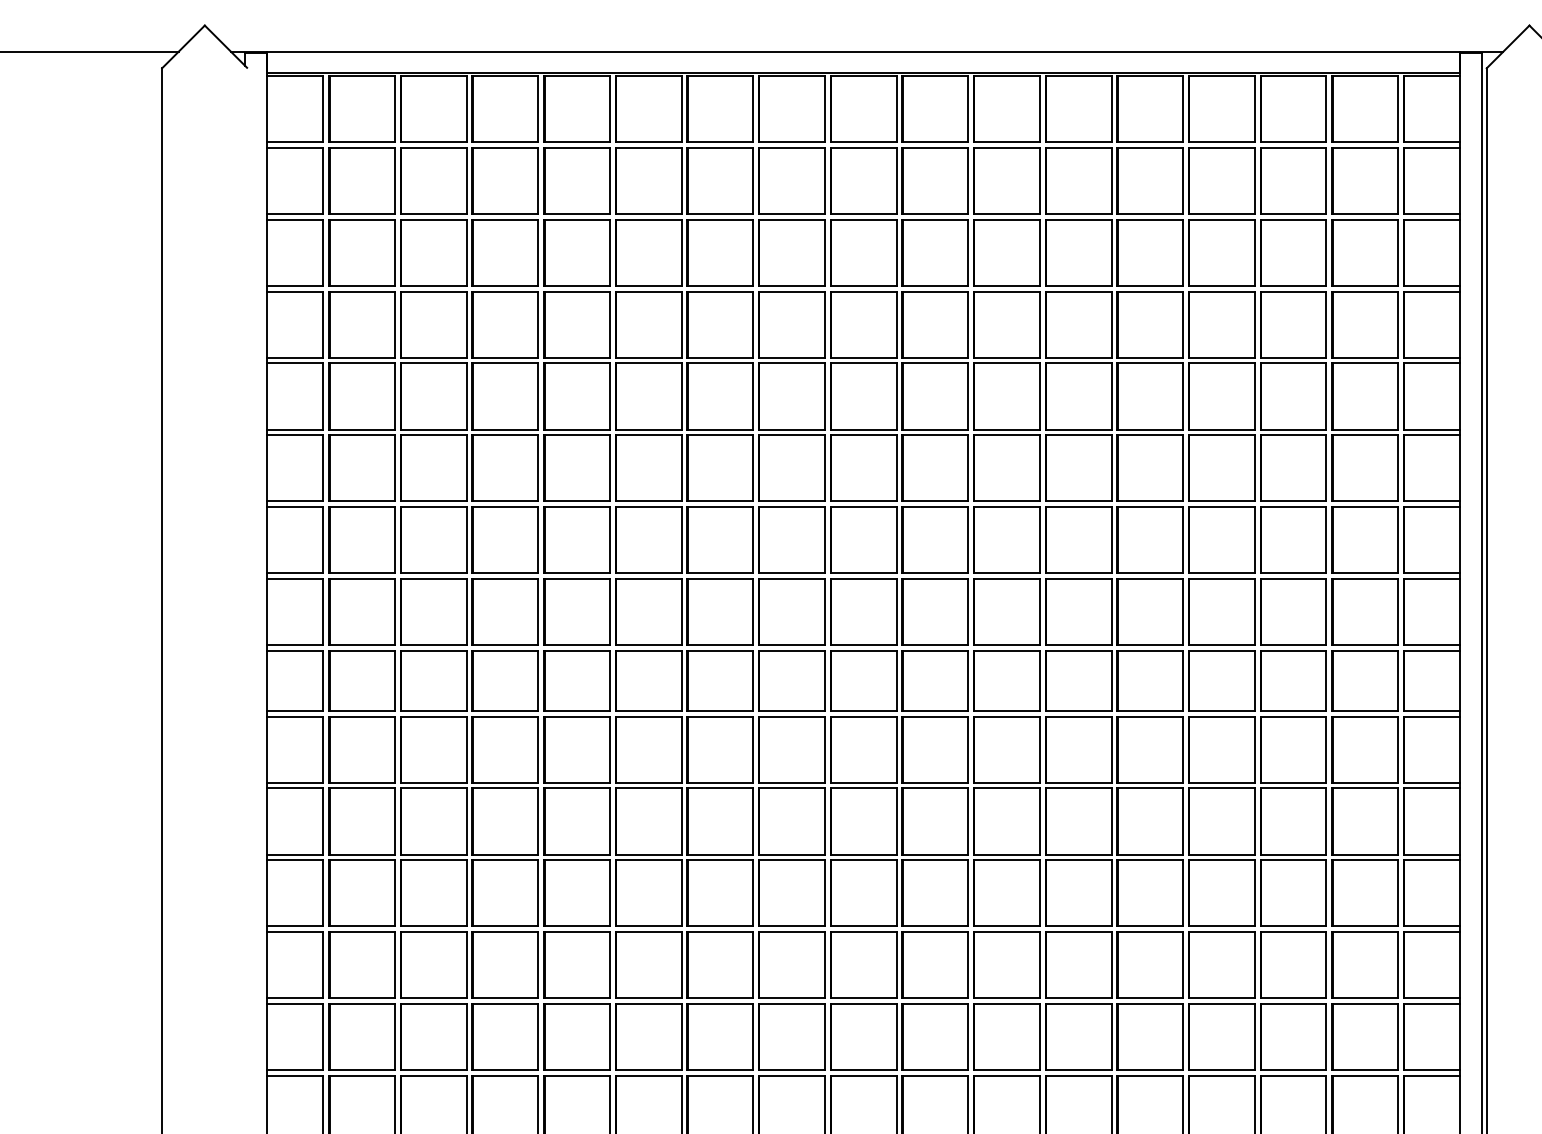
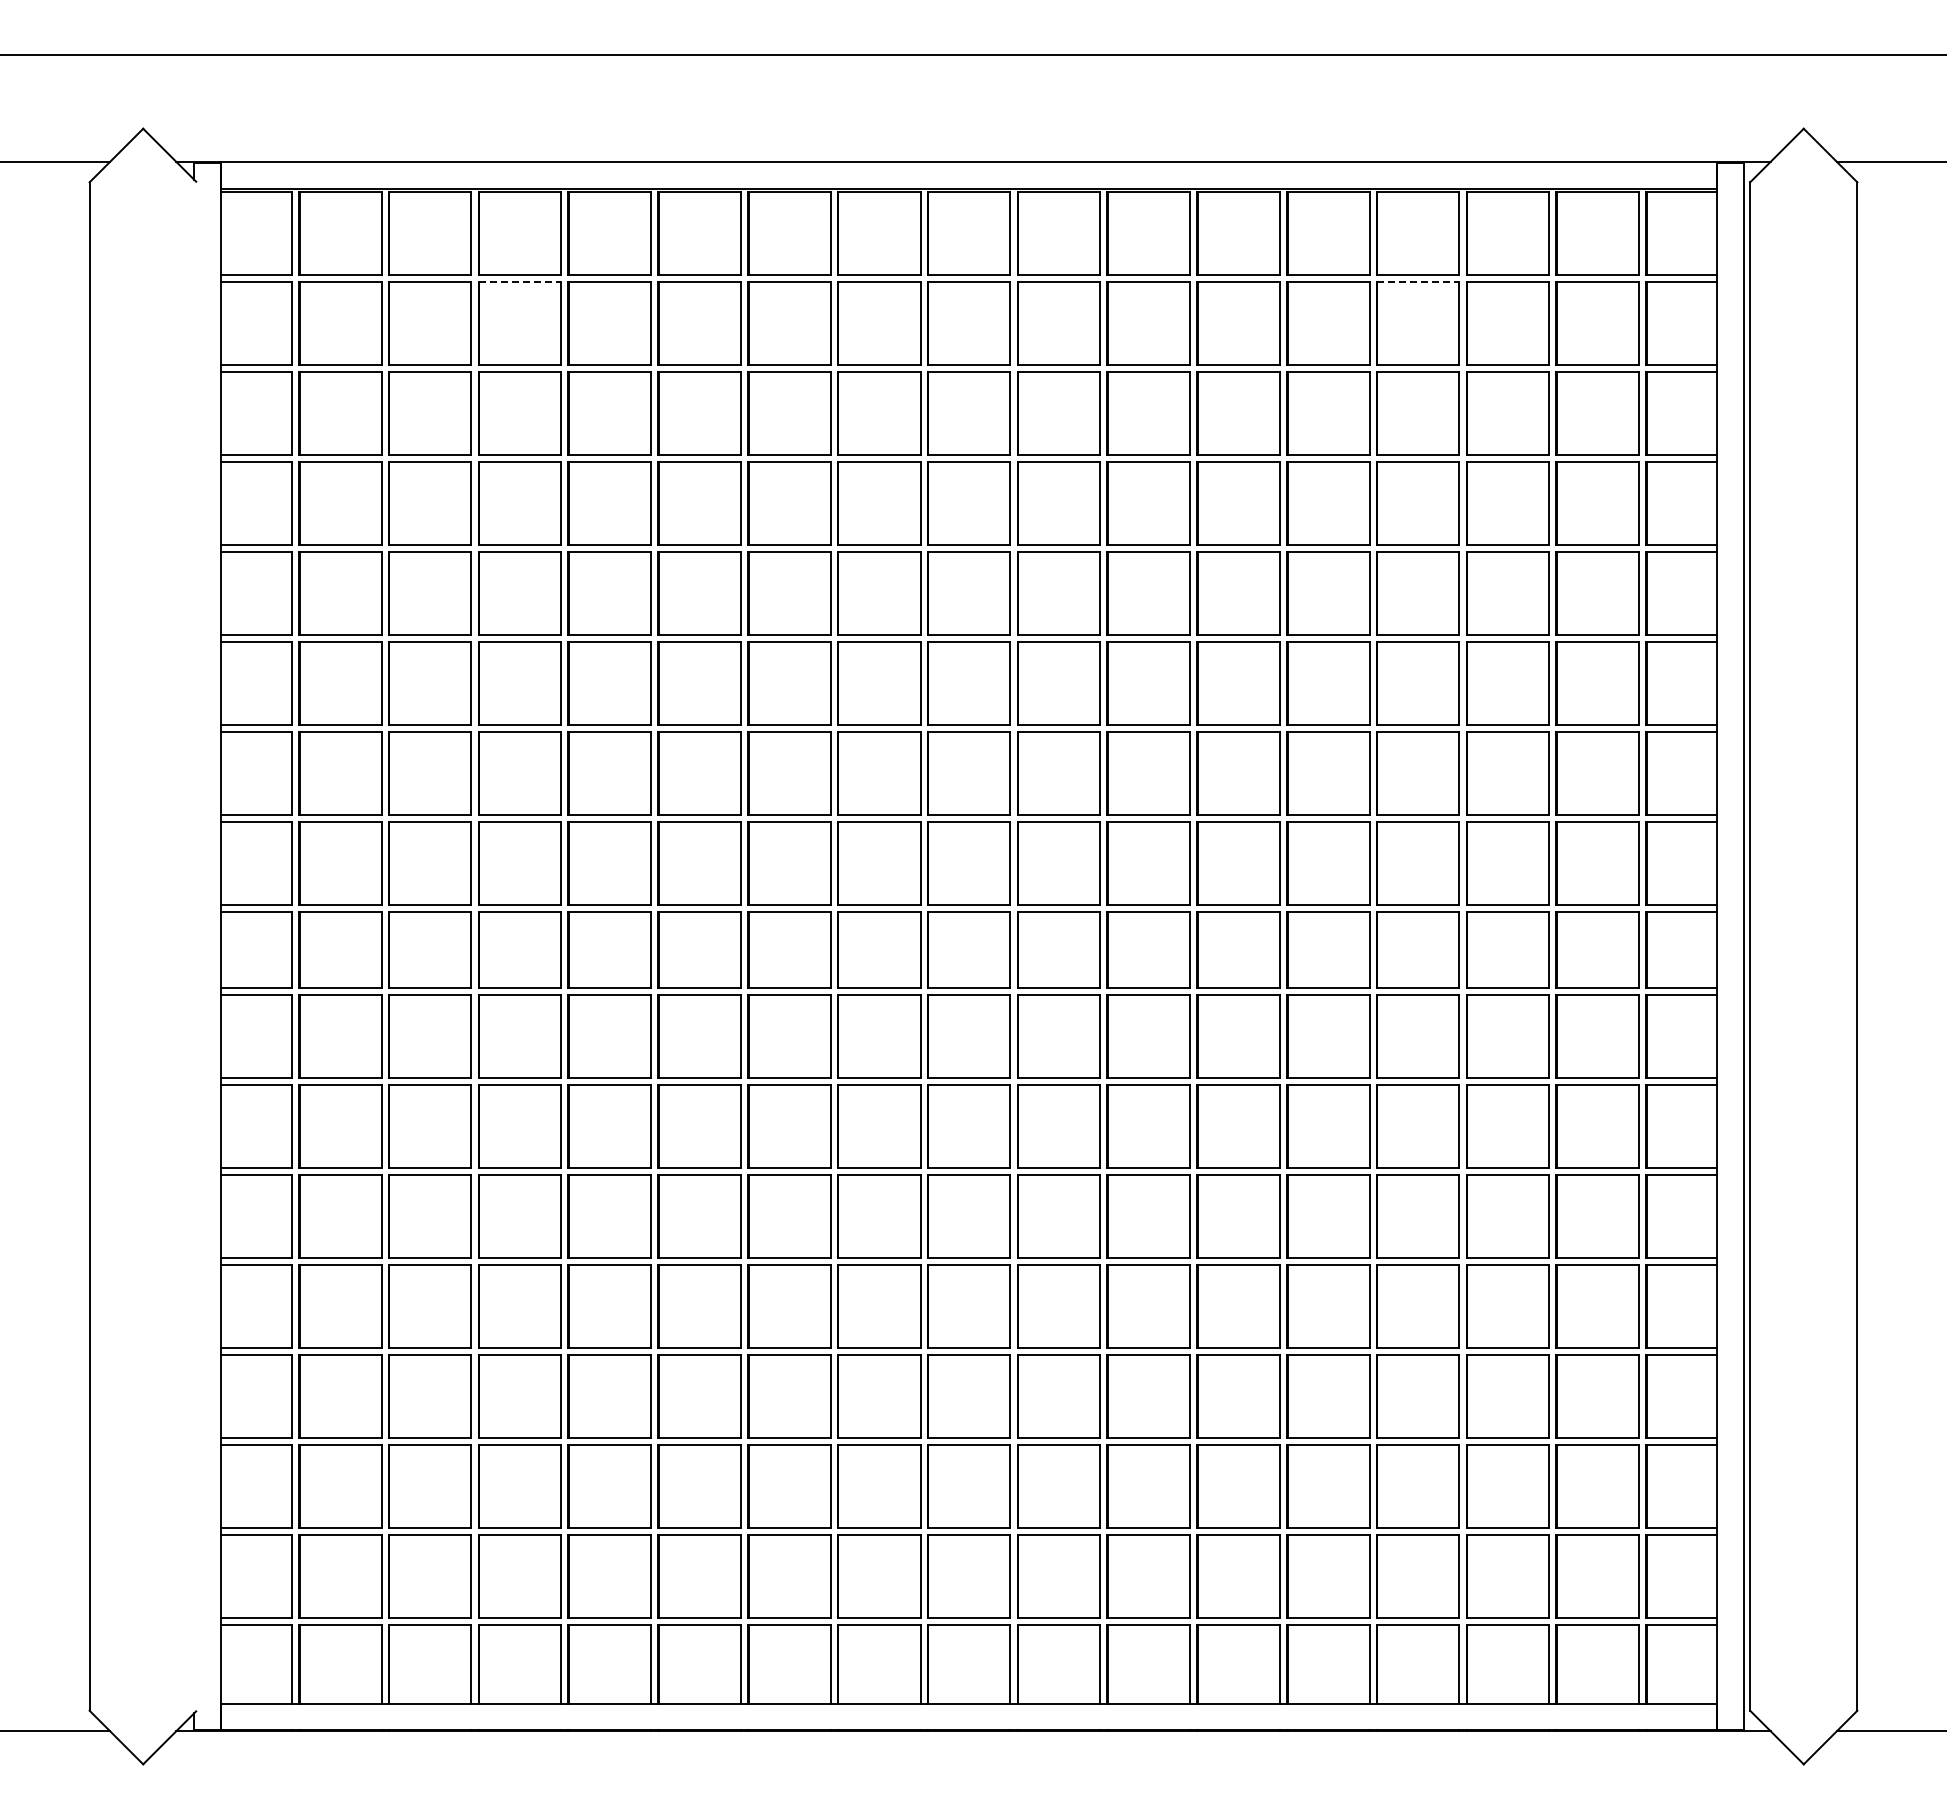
line: (505, 148) -> (520, 282), solid -> dashed
line: (1222, 148) -> (1418, 282), solid -> dashed

